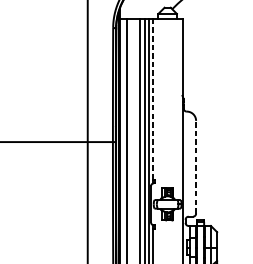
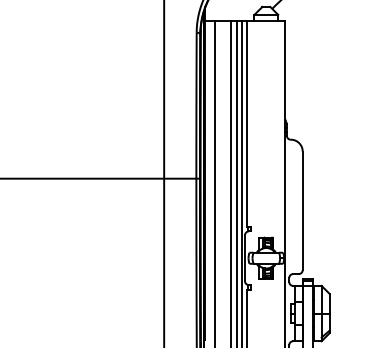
line: (152, 98) -> (247, 123), dashed -> solid
line: (195, 166) -> (302, 210), dashed -> solid

